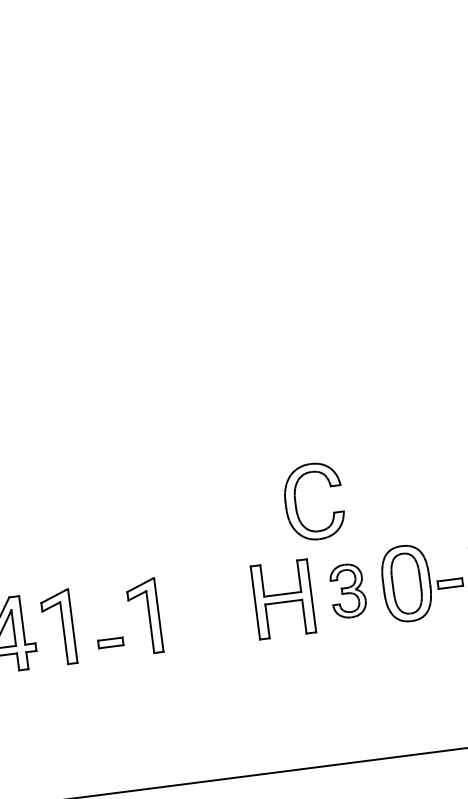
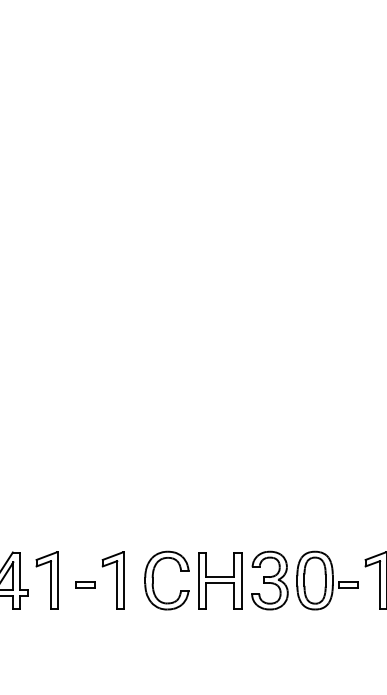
part: (296, 503) -> (153, 580), moved
part: (347, 591) -> (269, 580), size x1.43
part: (110, 642) -> (85, 584), moved

